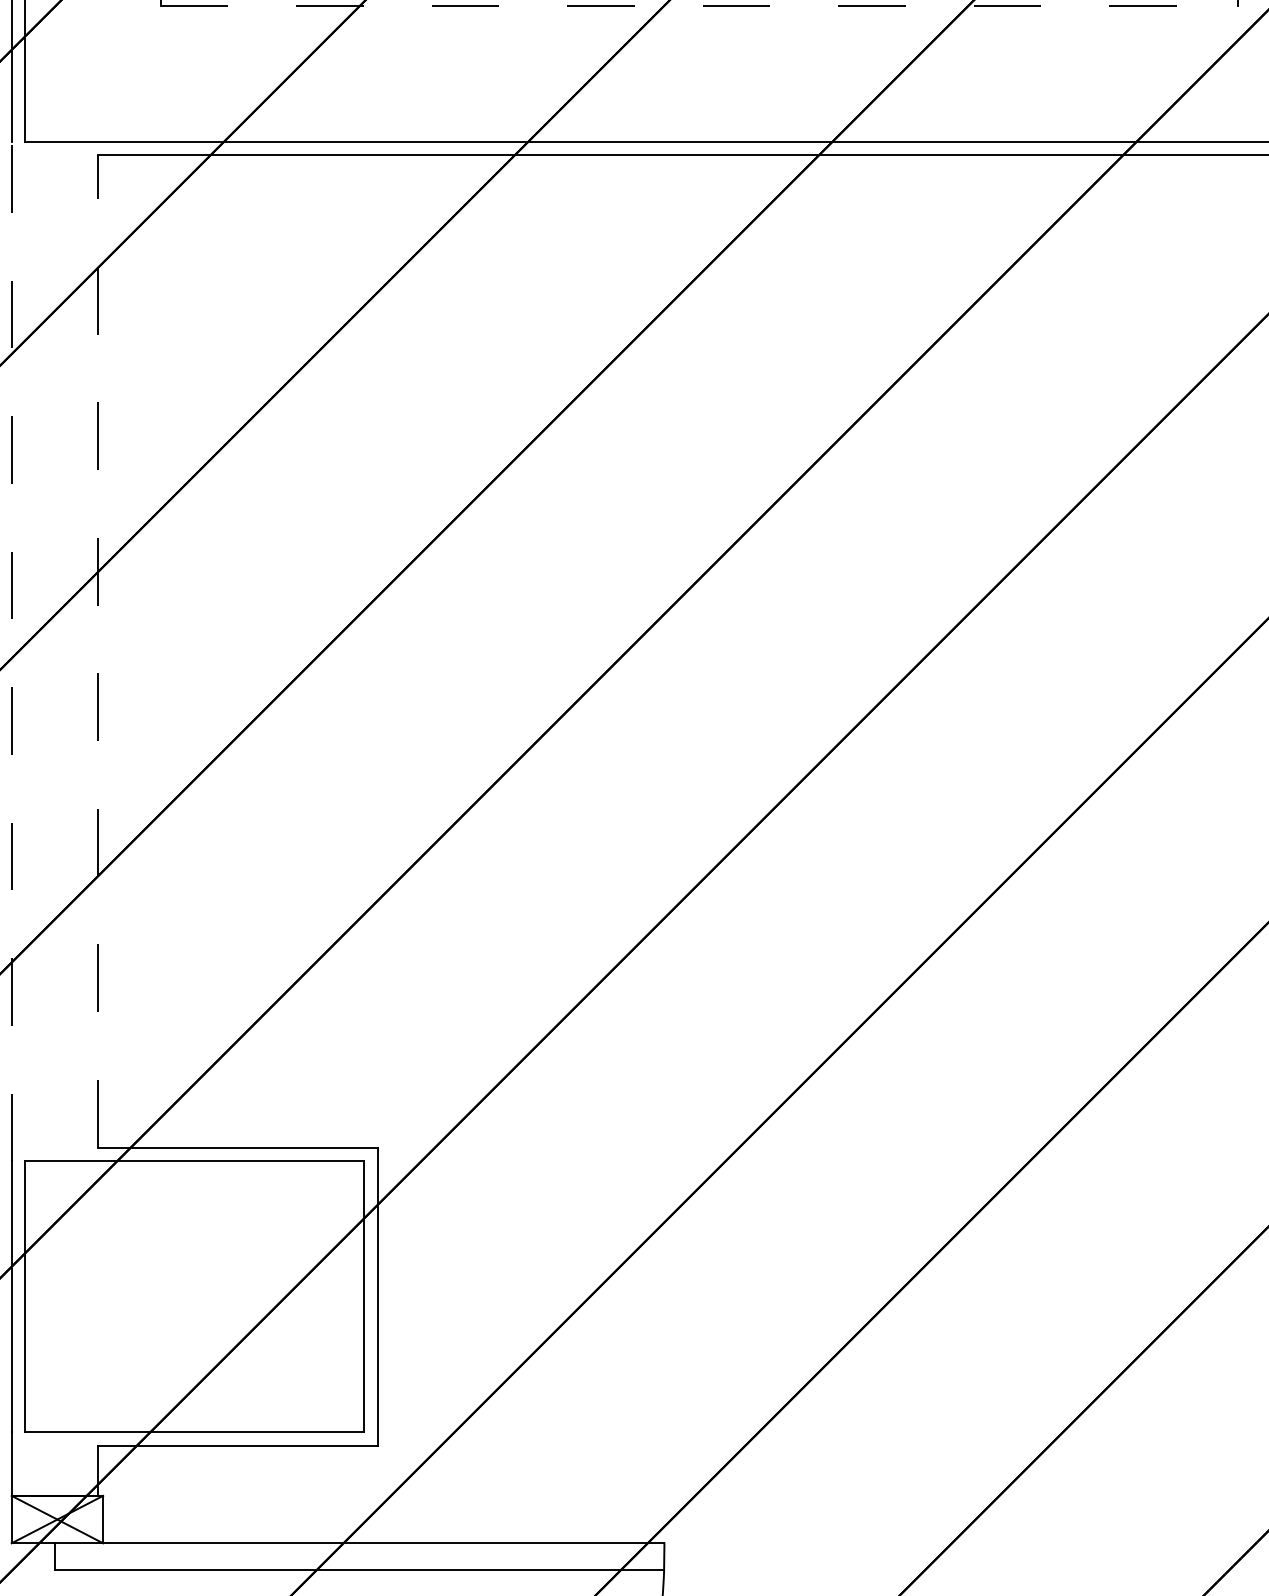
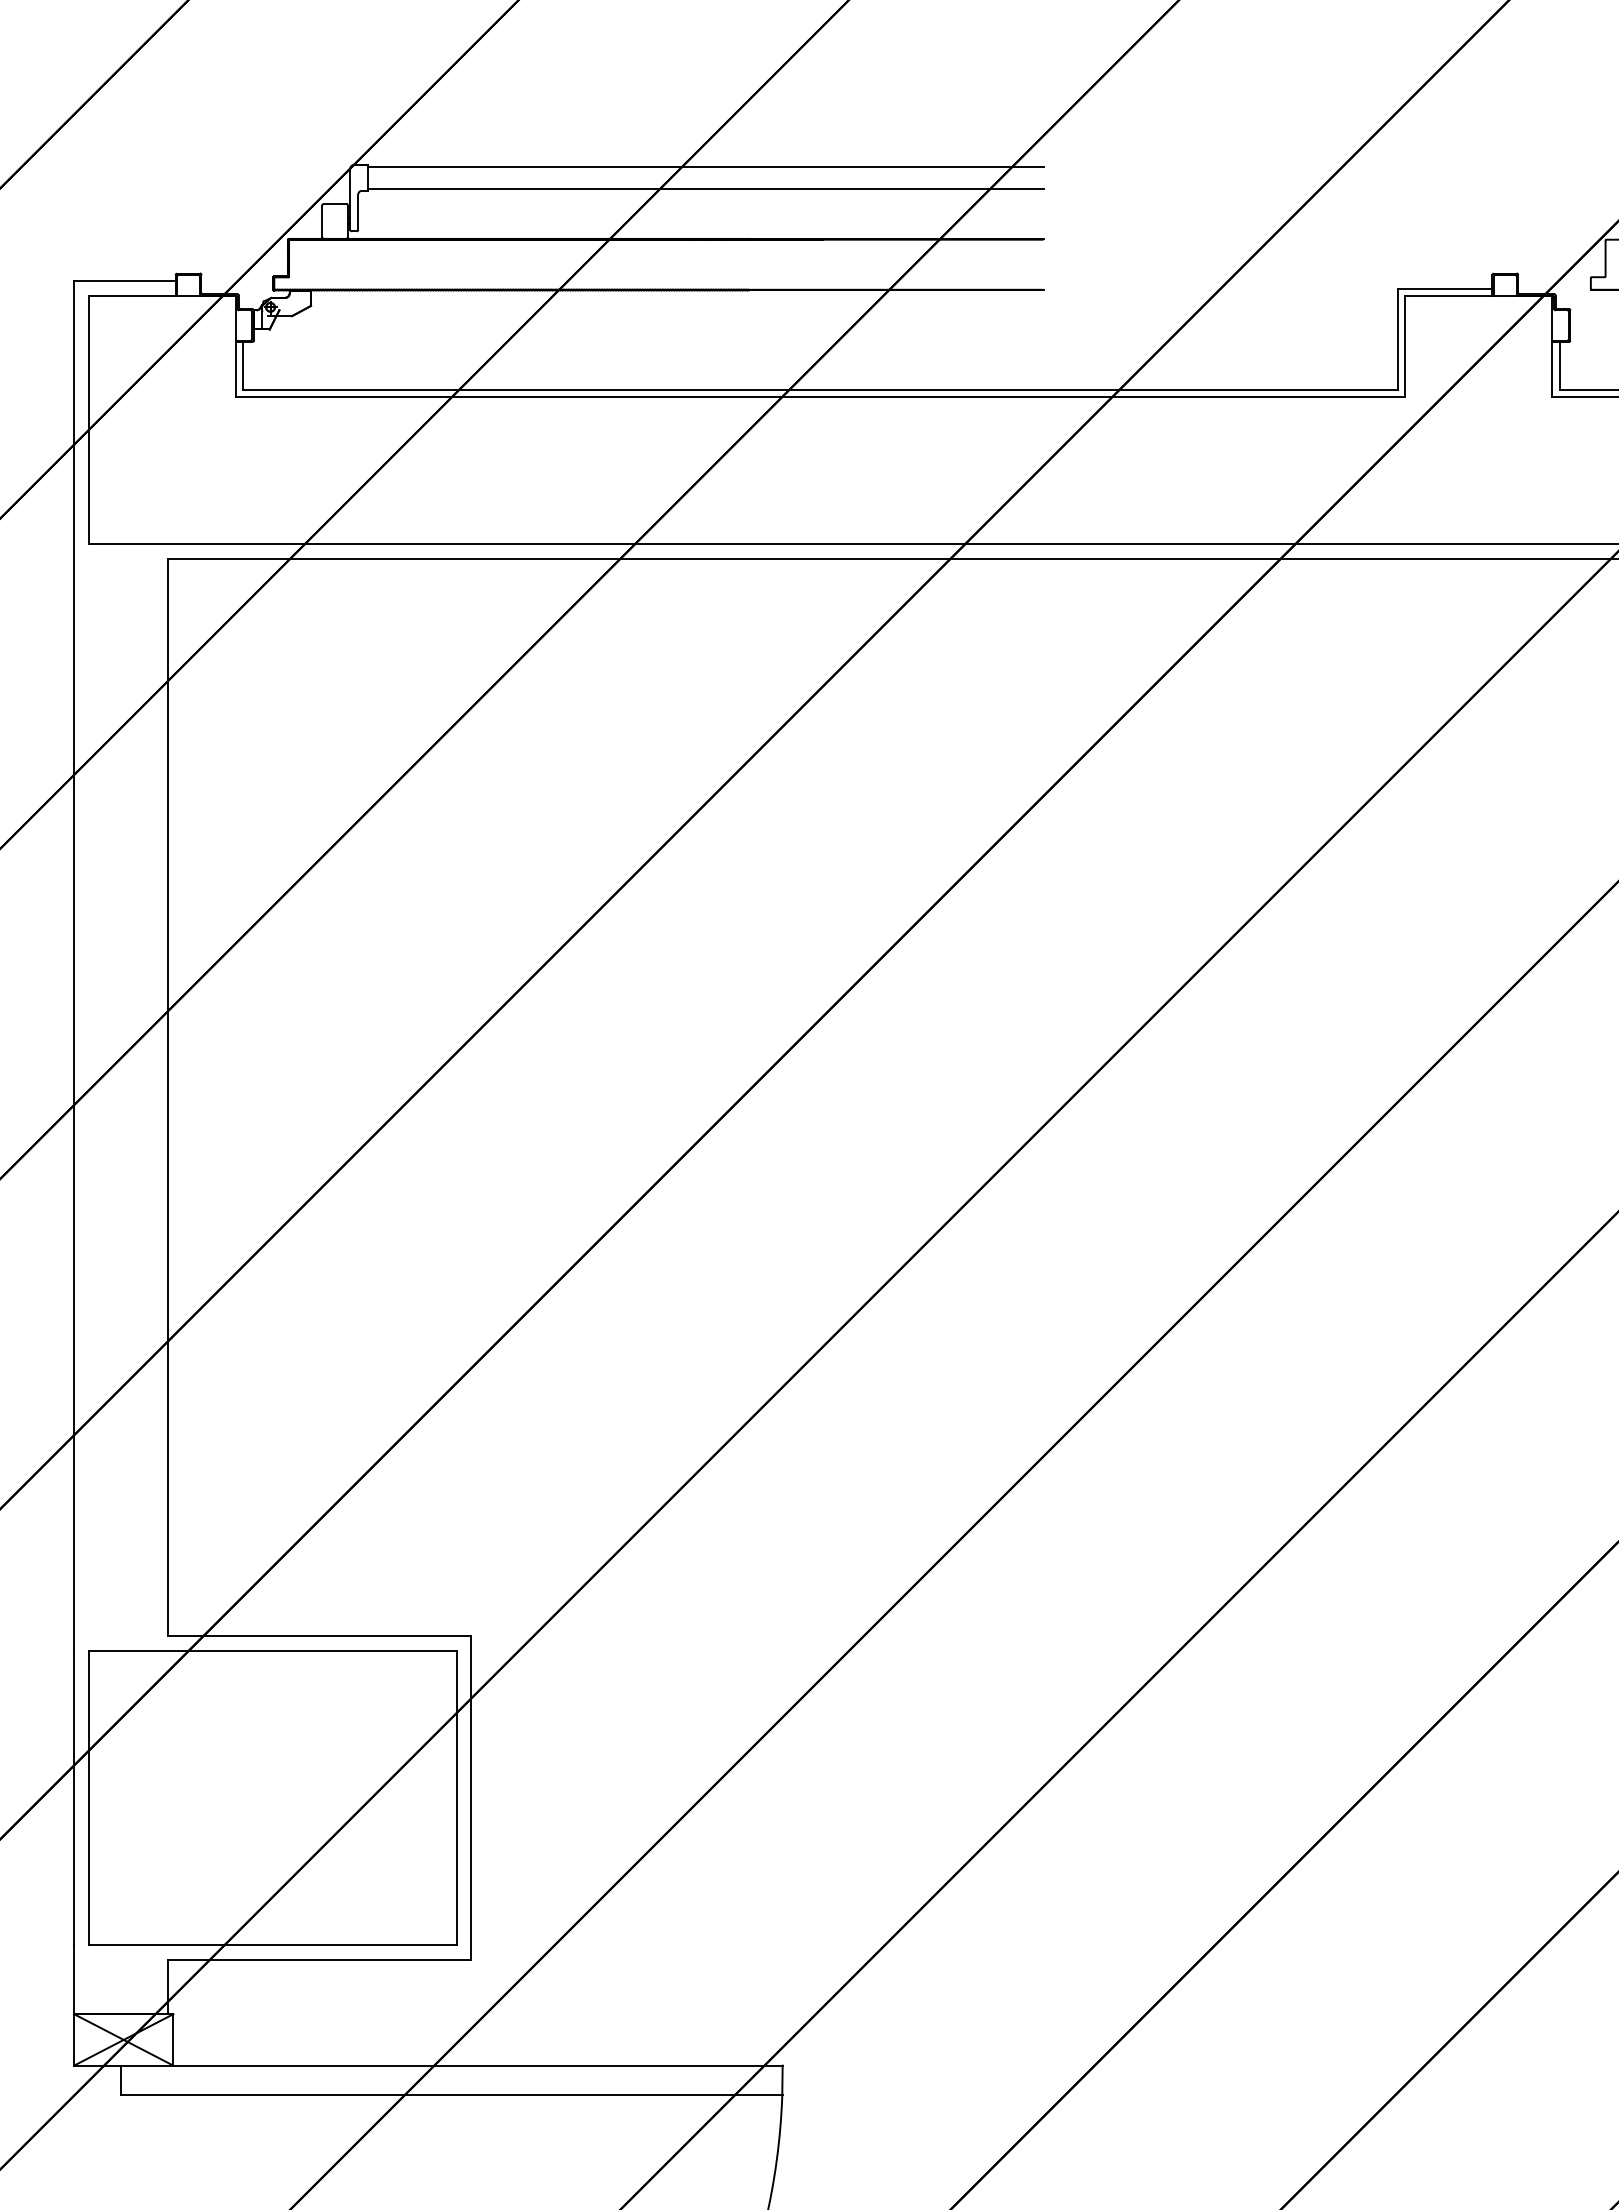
line: (699, 6) -> (820, 397), dashed -> solid
line: (12, 651) -> (74, 1097), dashed -> solid
line: (97, 651) -> (167, 1097), dashed -> solid

